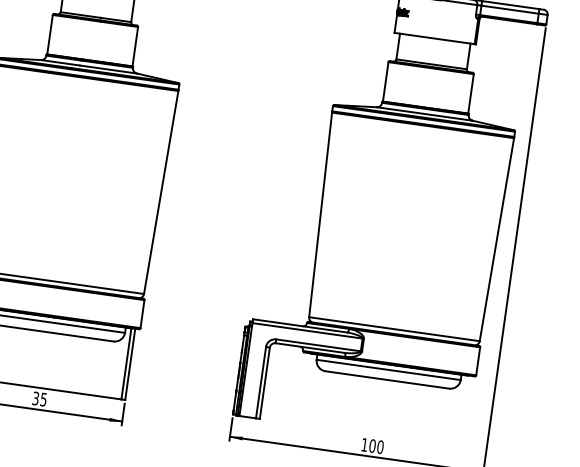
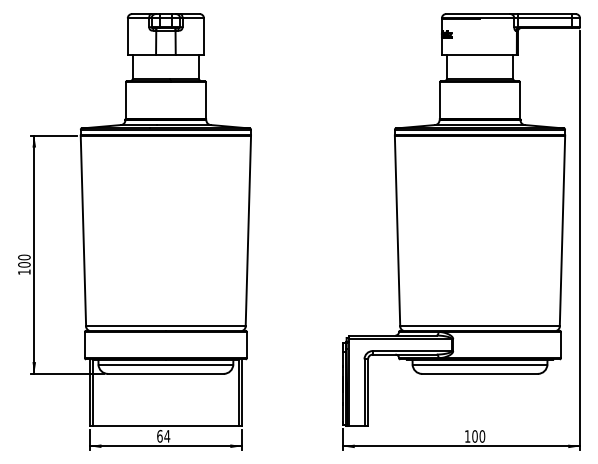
text: (39, 399) -> (163, 436), 35 -> 64

